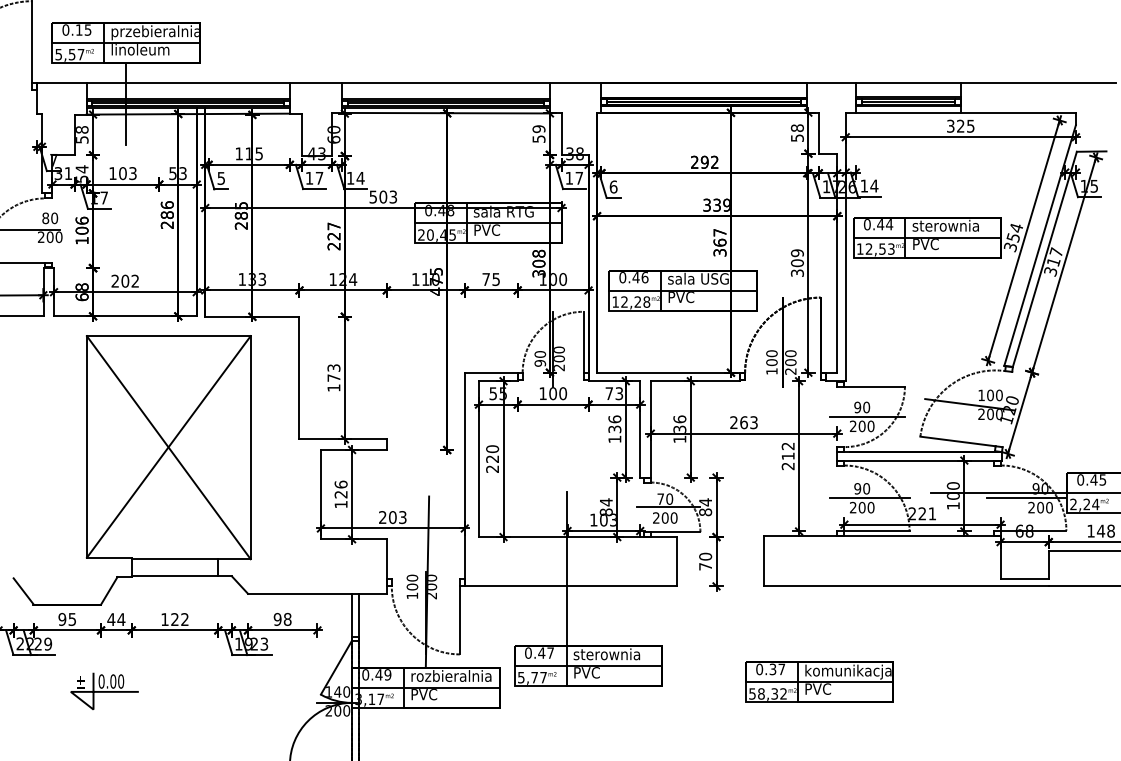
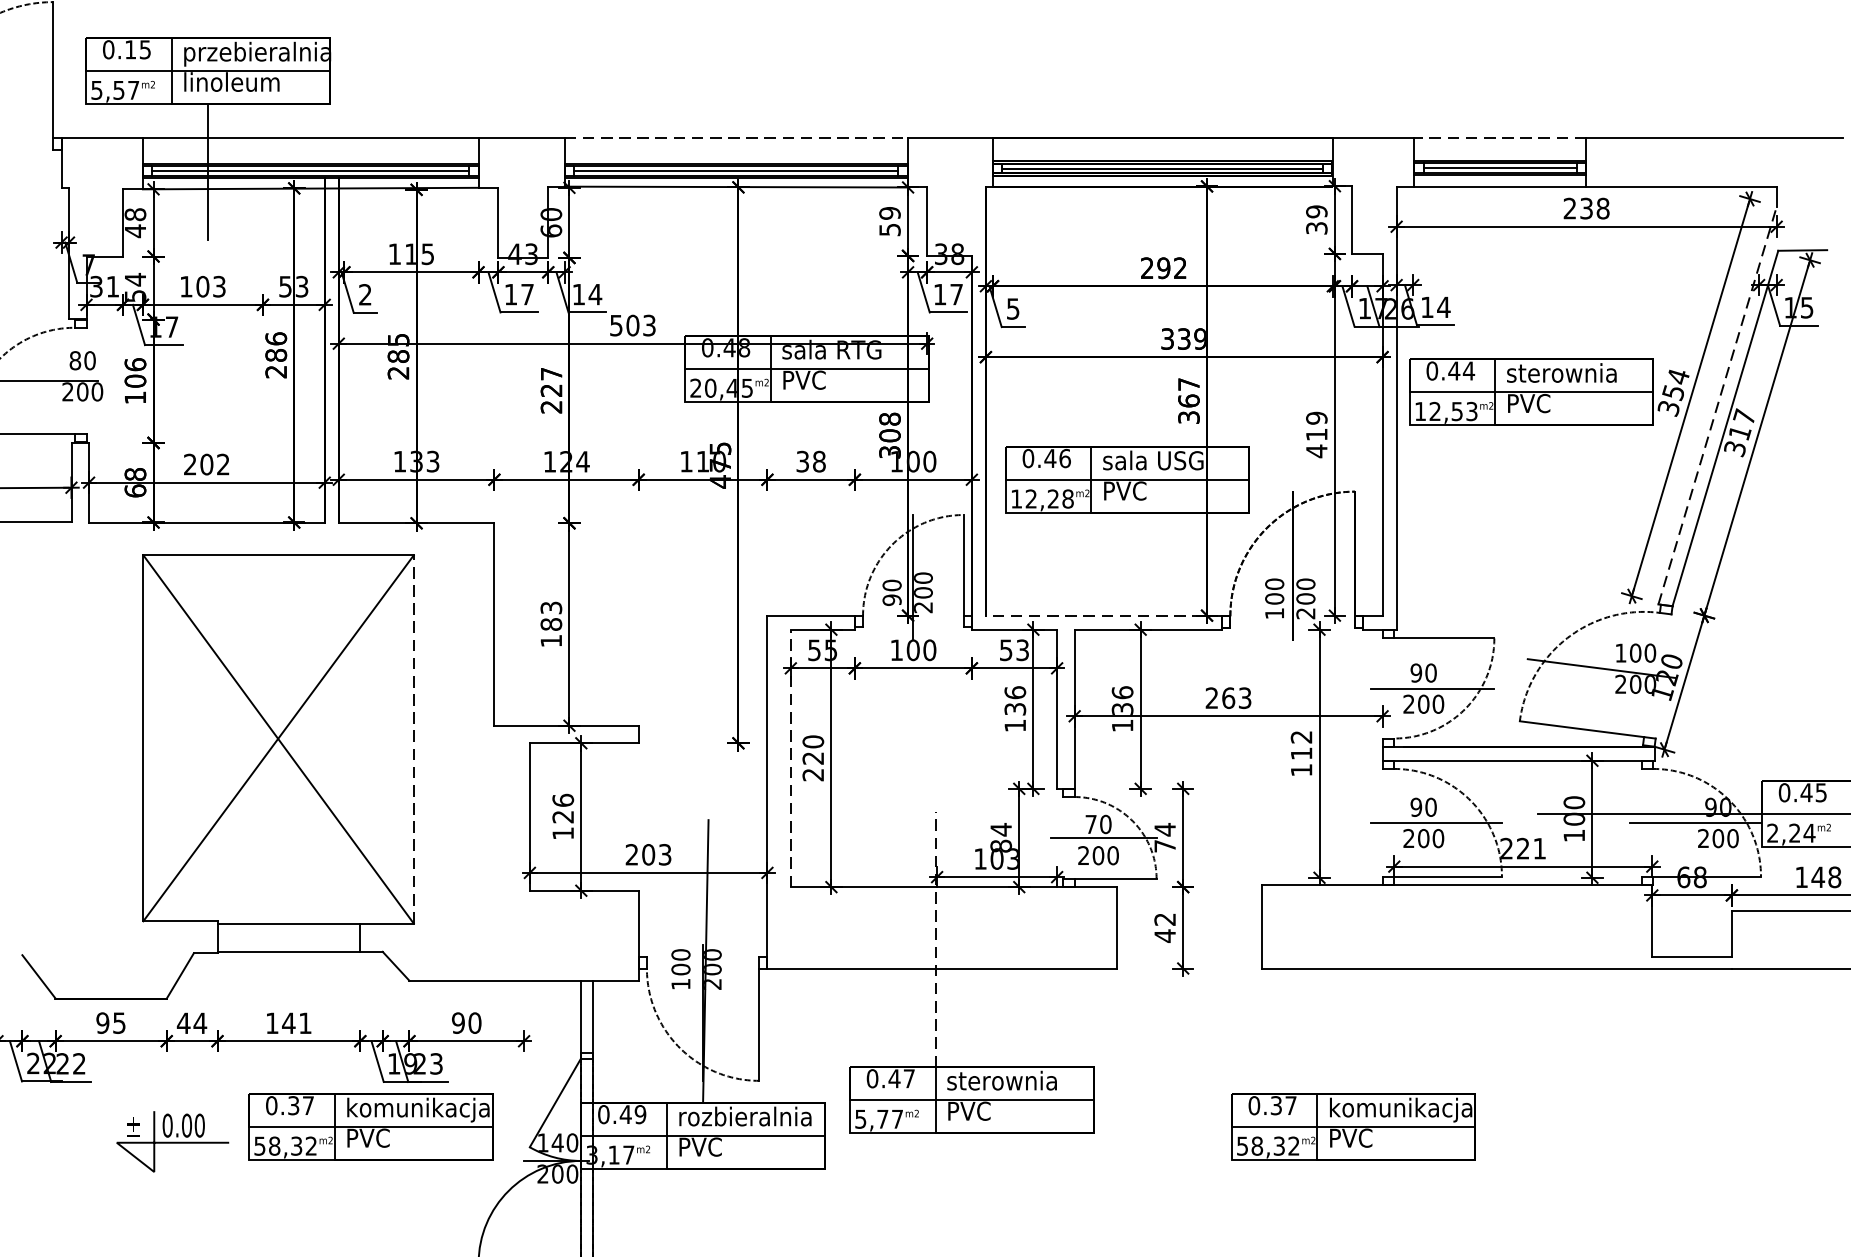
line: (445, 83) -> (735, 138), solid -> dashed
line: (908, 83) -> (1500, 138), solid -> dashed
text: (960, 125) -> (1586, 207), 325 -> 238
text: (796, 132) -> (1315, 218), 58 -> 39
text: (82, 139) -> (136, 230), 58 -> 48
text: (220, 177) -> (363, 293), 5 -> 2
text: (613, 186) -> (1013, 308), 6 -> 5
line: (1040, 245) -> (1718, 405), solid -> dashed
text: (796, 268) -> (1315, 443), 309 -> 419
text: (491, 279) -> (811, 461), 75 -> 38
line: (668, 372) -> (1103, 615), solid -> dashed
text: (333, 377) -> (550, 623), 173 -> 183
text: (608, 393) -> (1004, 649), 73 -> 53
line: (250, 447) -> (413, 739), solid -> dashed
line: (478, 459) -> (790, 758), solid -> dashed
text: (787, 466) -> (1300, 770), 212 -> 112
text: (705, 512) -> (1164, 846), 84 -> 74
text: (705, 561) -> (1164, 927), 70 -> 42
line: (566, 568) -> (935, 938), solid -> dashed
text: (179, 619) -> (296, 1023), 122 -> 141
text: (287, 619) -> (474, 1023), 98 -> 90
text: (48, 643) -> (79, 1062), 29 -> 22
part: (224, 681) -> (370, 1125), added

